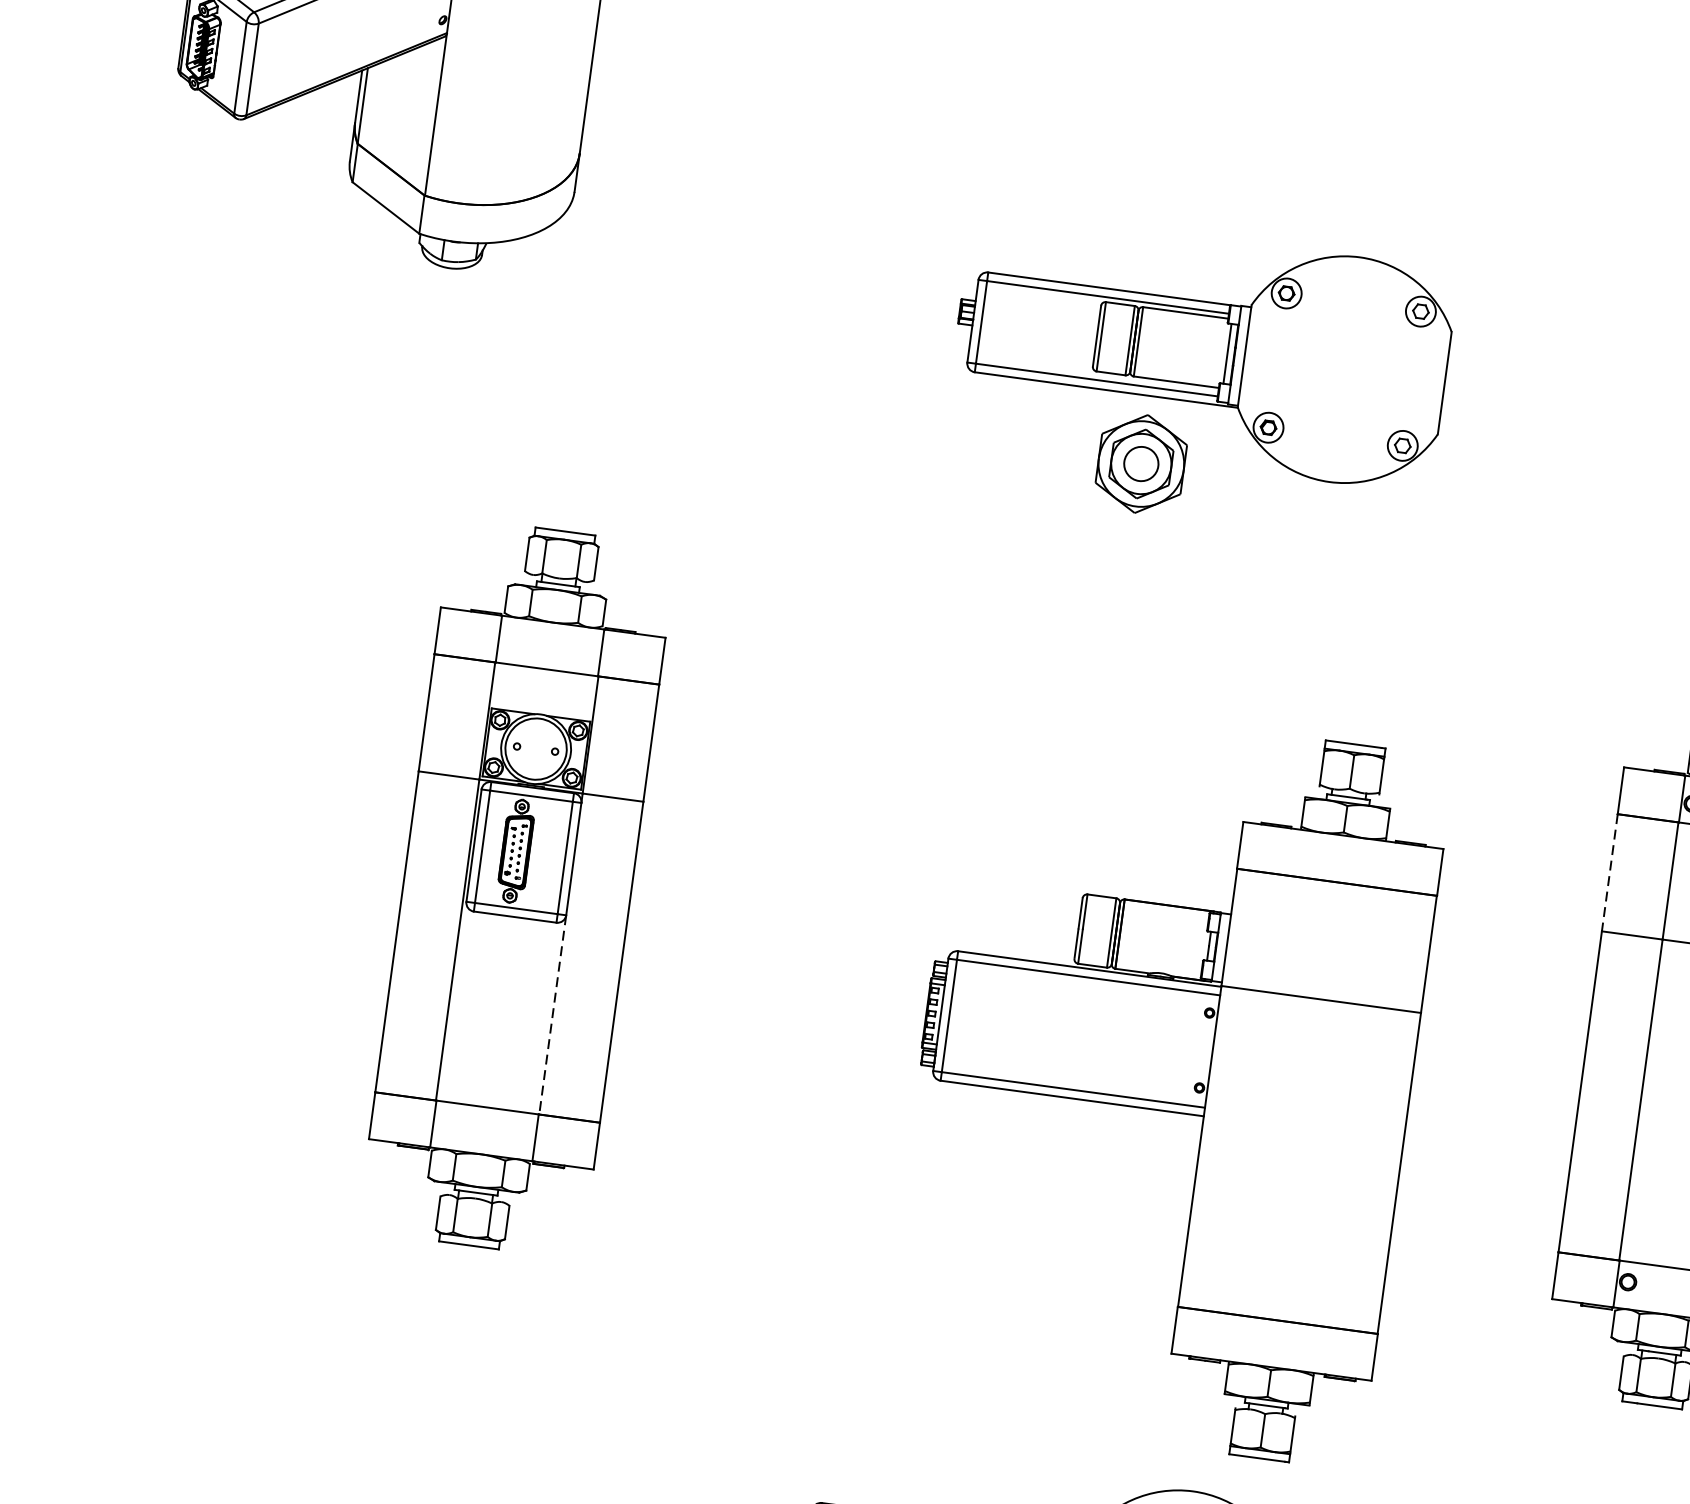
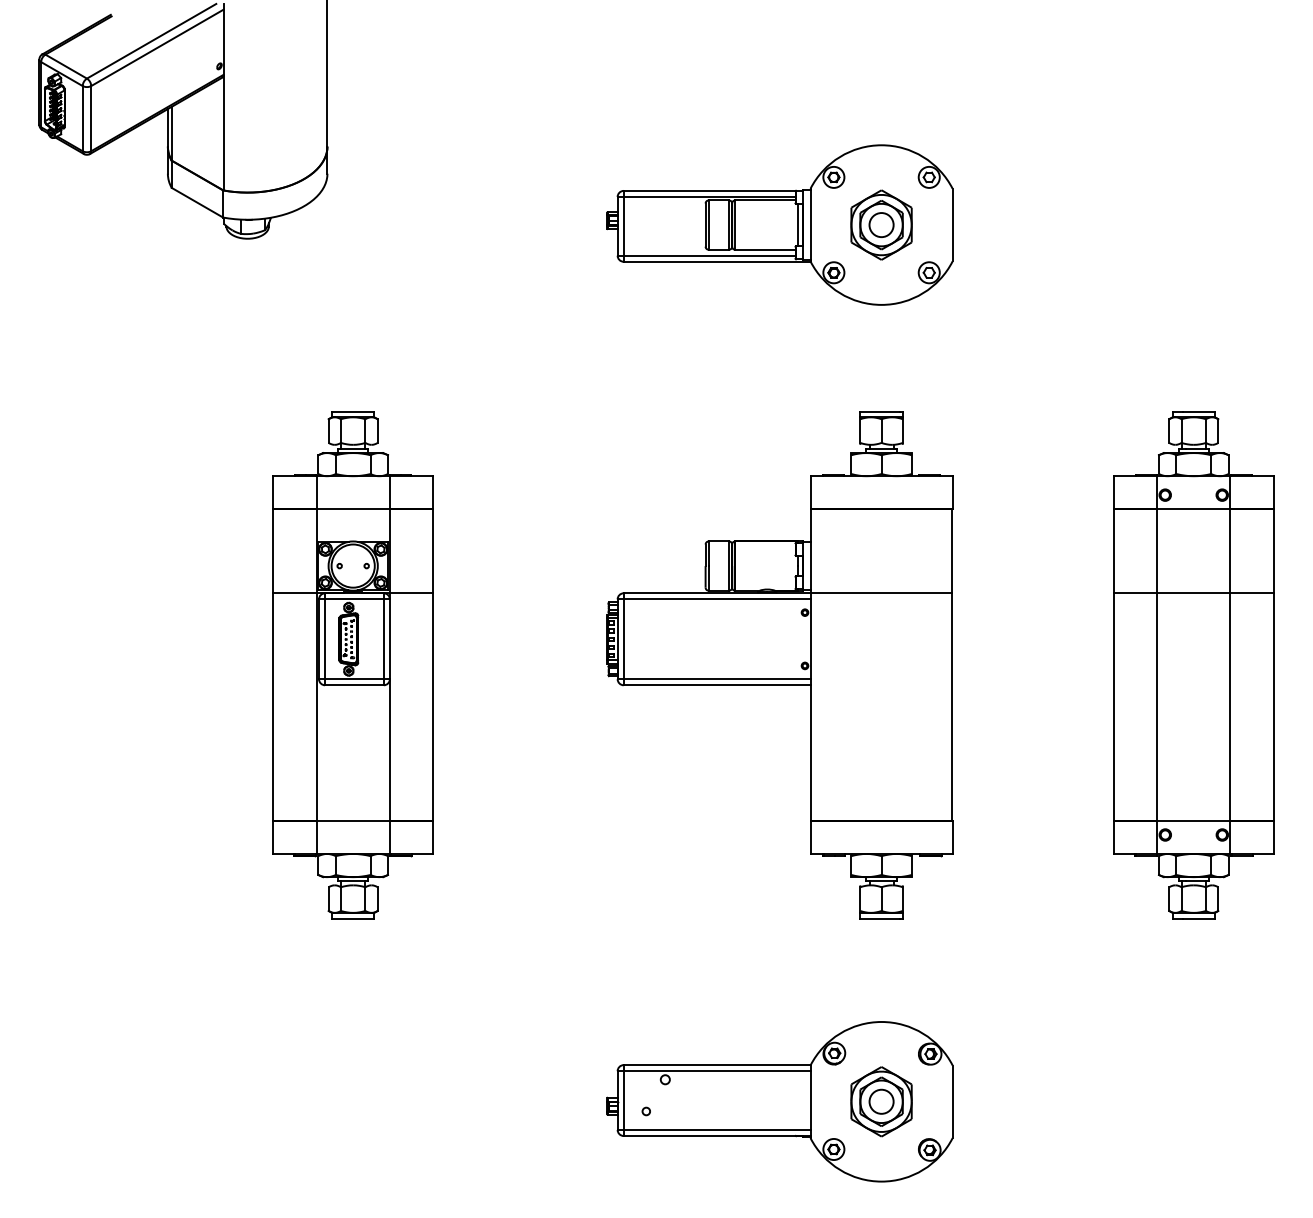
part: (1141, 463) -> (881, 224), moved
line: (1609, 873) -> (1113, 551), dashed -> solid
line: (552, 1014) -> (389, 749), dashed -> solid
part: (1163, 1082) -> (779, 665), moved

